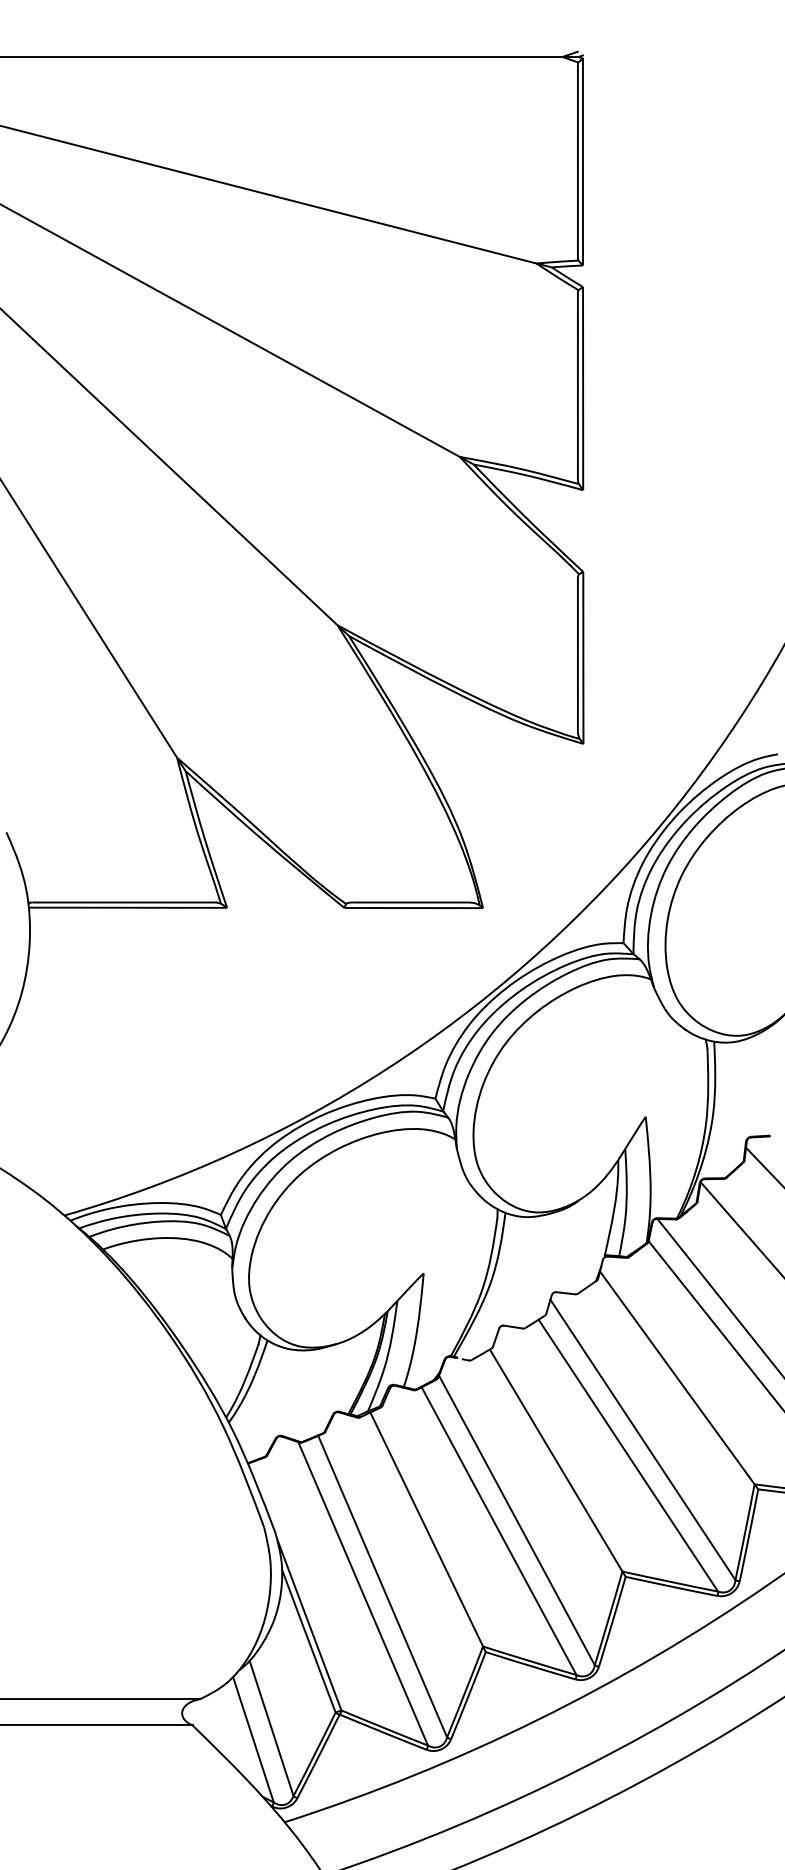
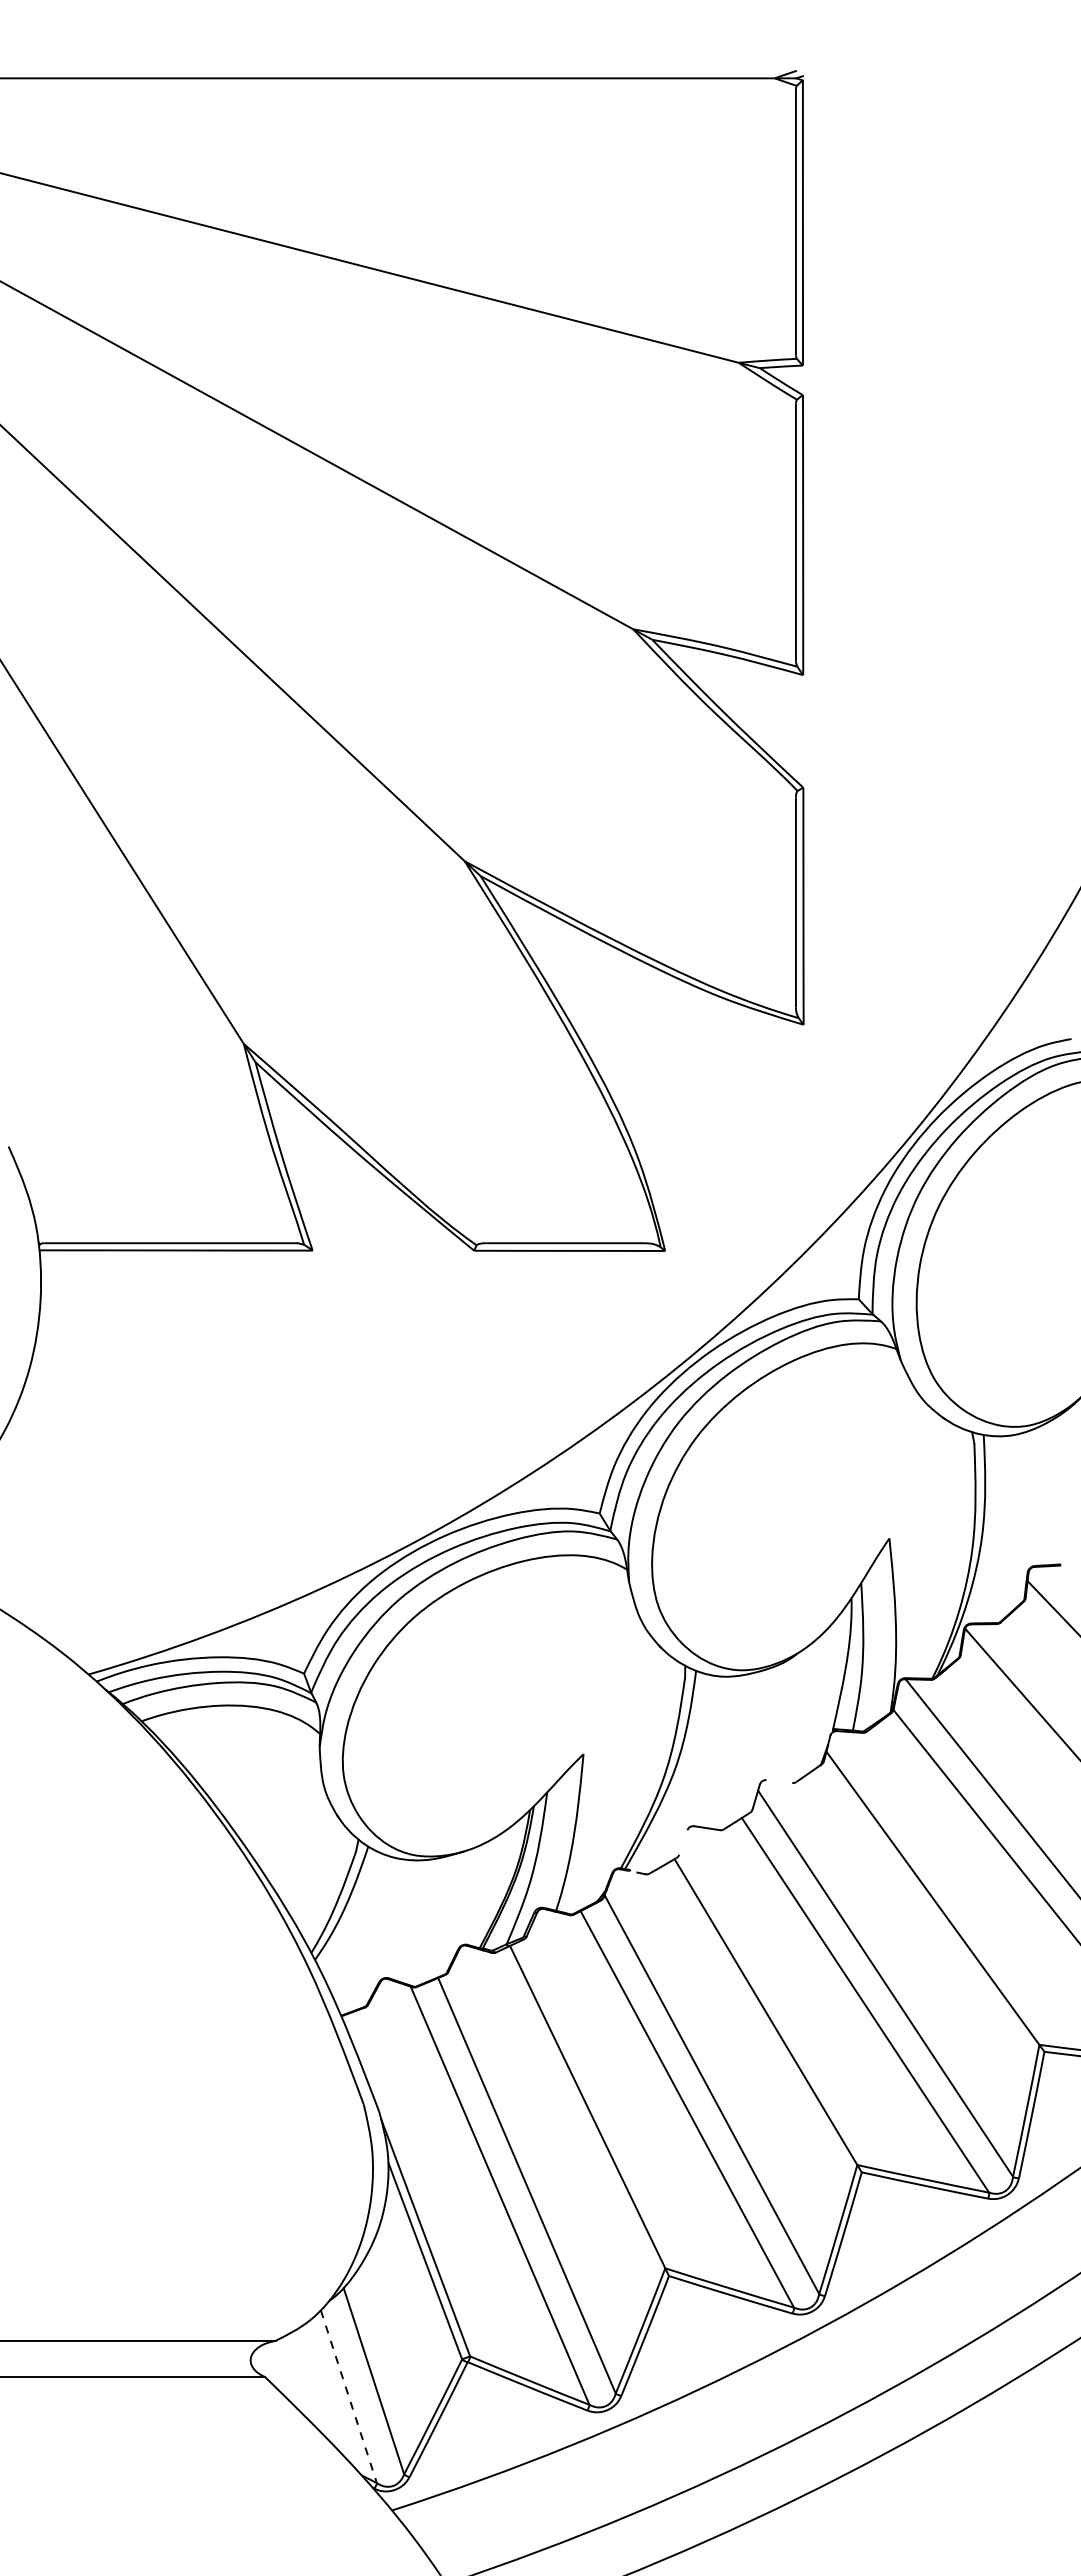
line: (565, 1293) -> (779, 1781), removed
line: (496, 1337) -> (683, 1842), removed
line: (253, 1739) -> (348, 2396), solid -> dashed

